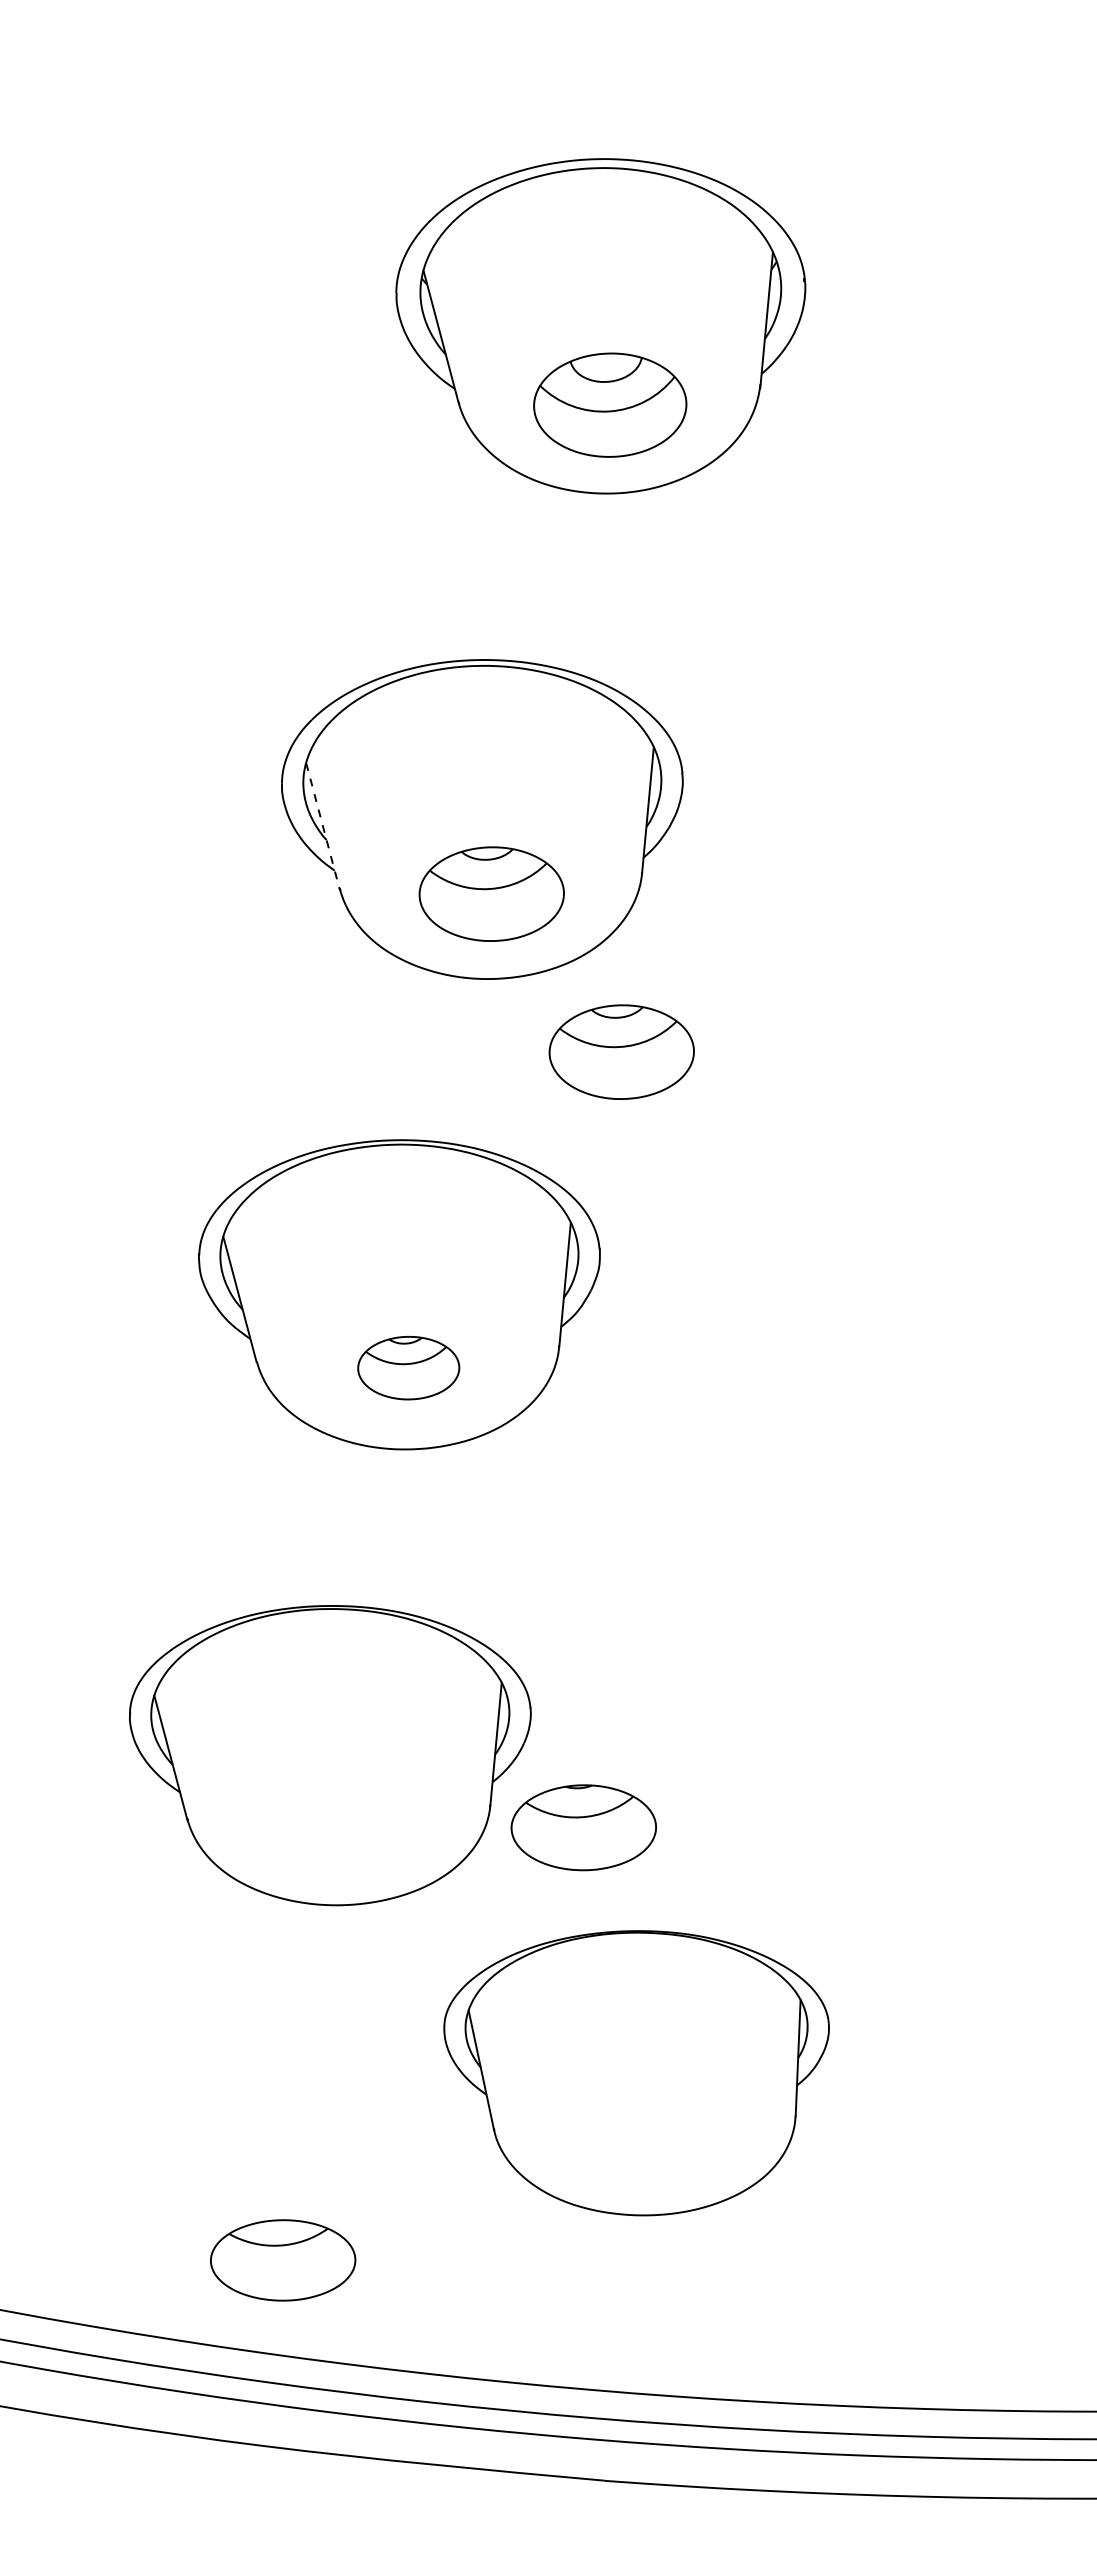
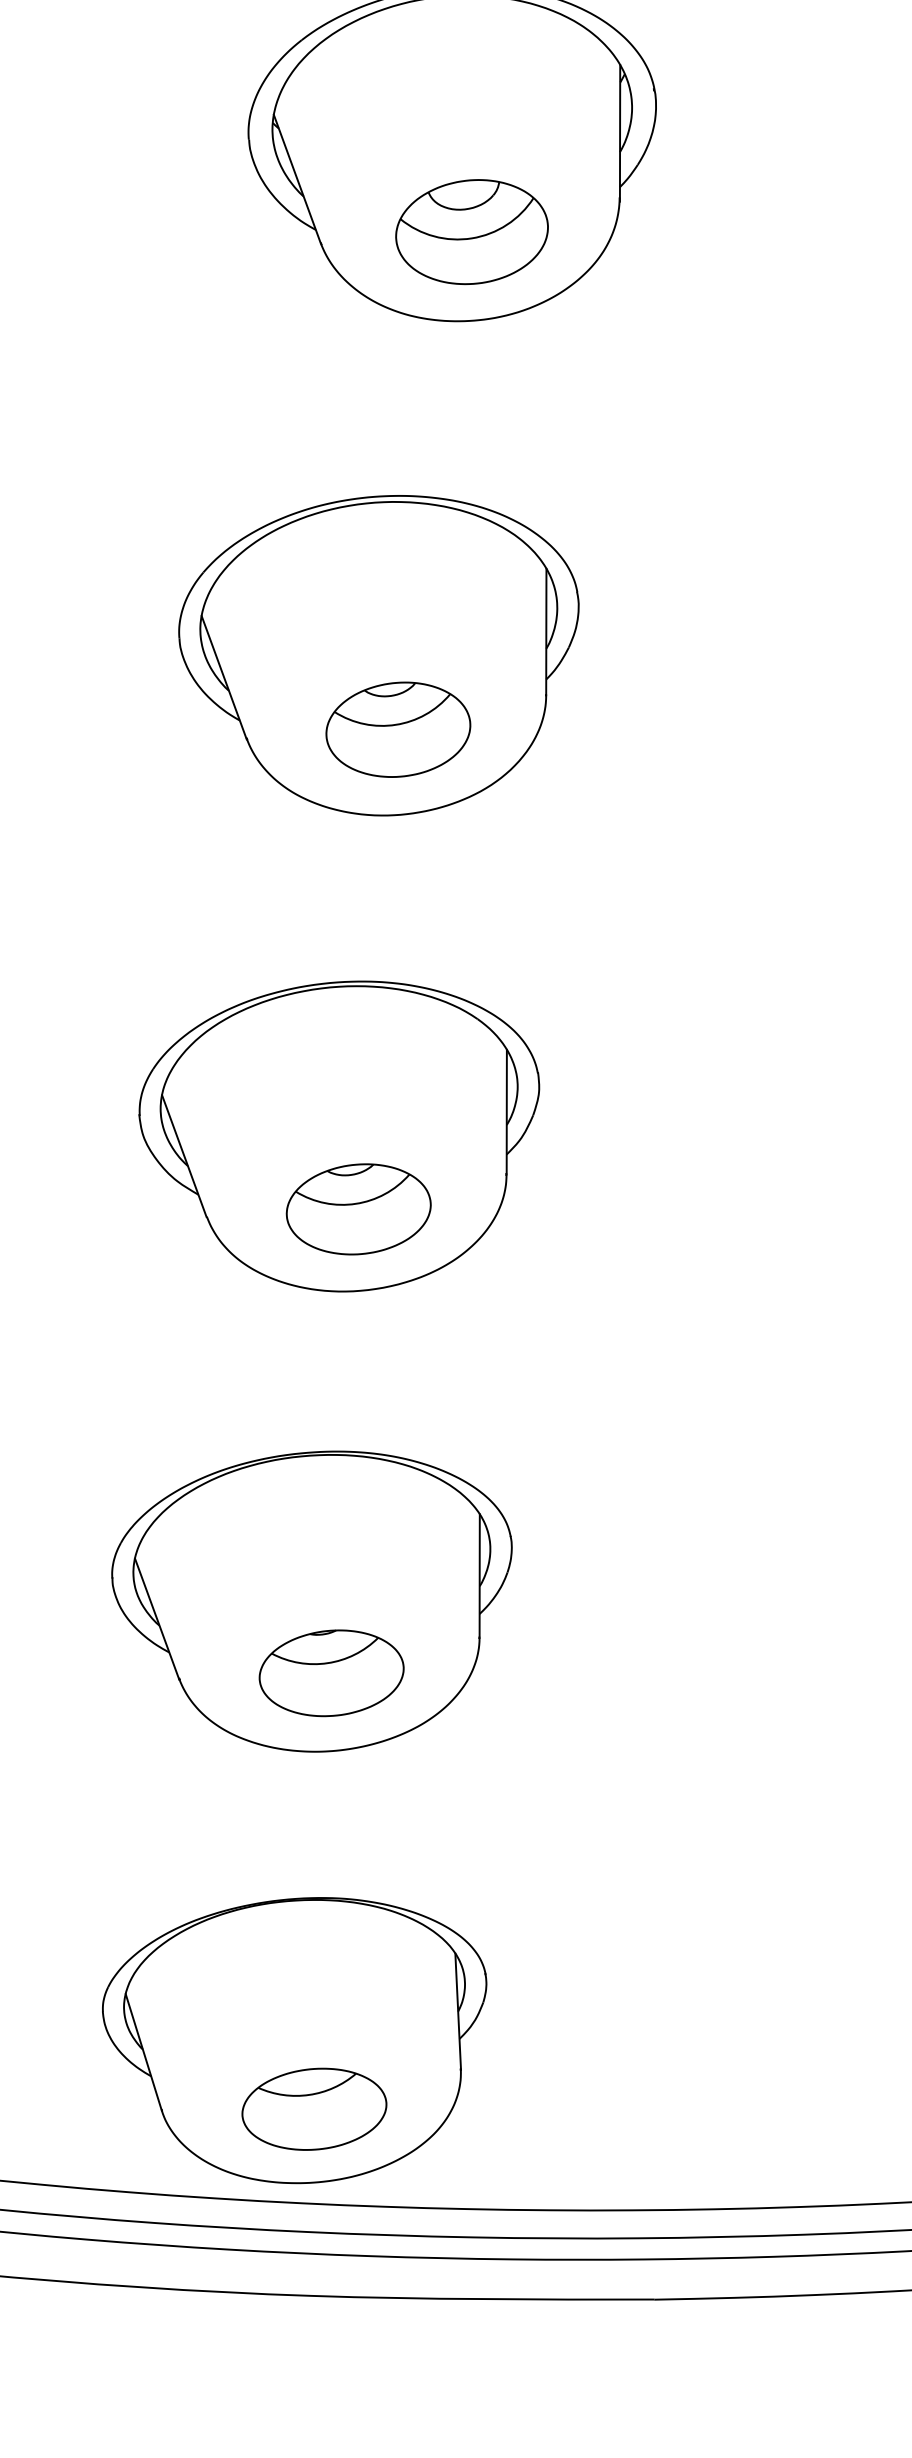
line: (323, 826) -> (224, 677), dashed -> solid
part: (621, 1051) -> (541, 874), removed
part: (408, 1367) -> (358, 1208), size x1.43
part: (583, 1827) -> (331, 1673), moved
part: (636, 2073) -> (298, 2041), moved

